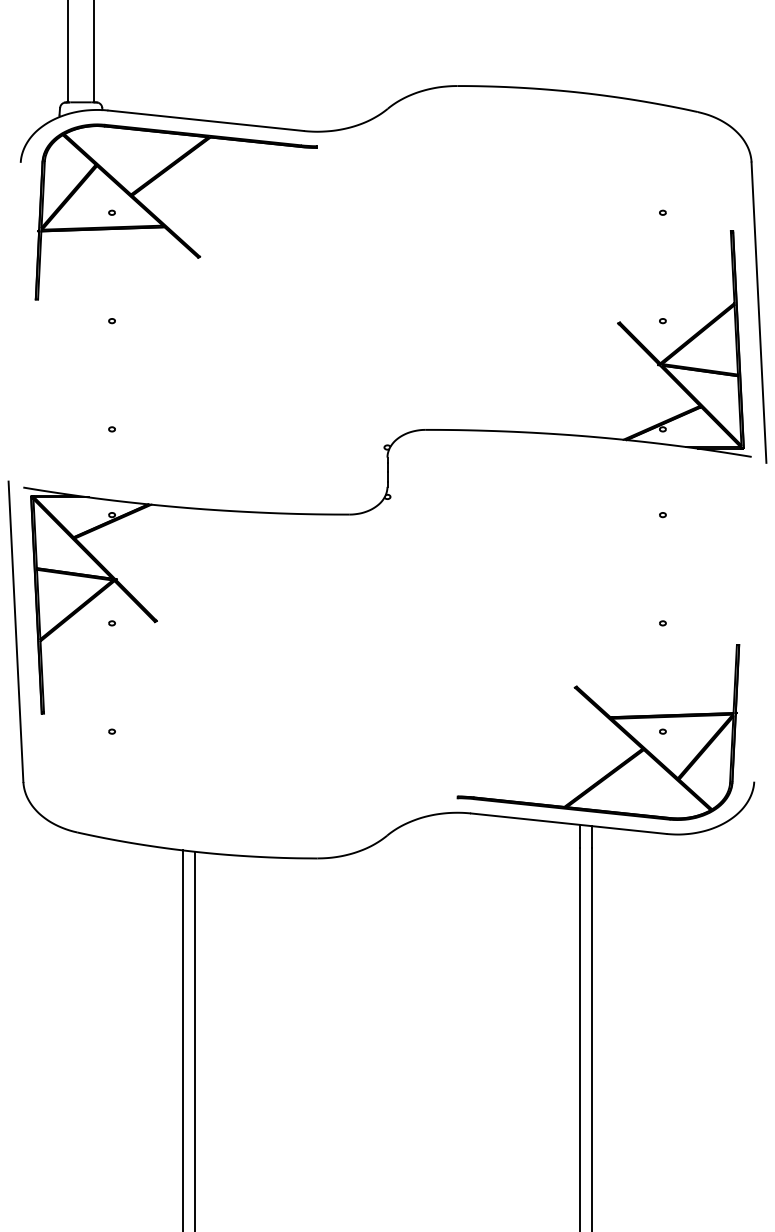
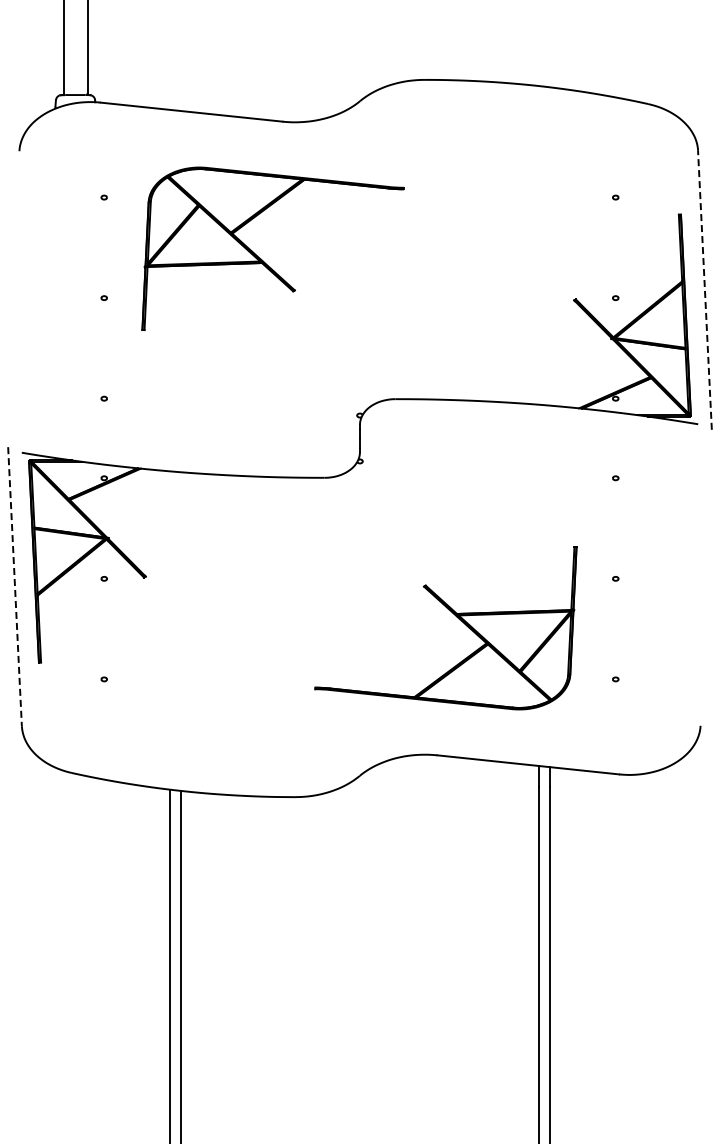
part: (164, 222) -> (261, 258), moved
line: (758, 312) -> (704, 290), solid -> dashed
line: (16, 631) -> (15, 586), solid -> dashed
part: (609, 720) -> (456, 617), moved

